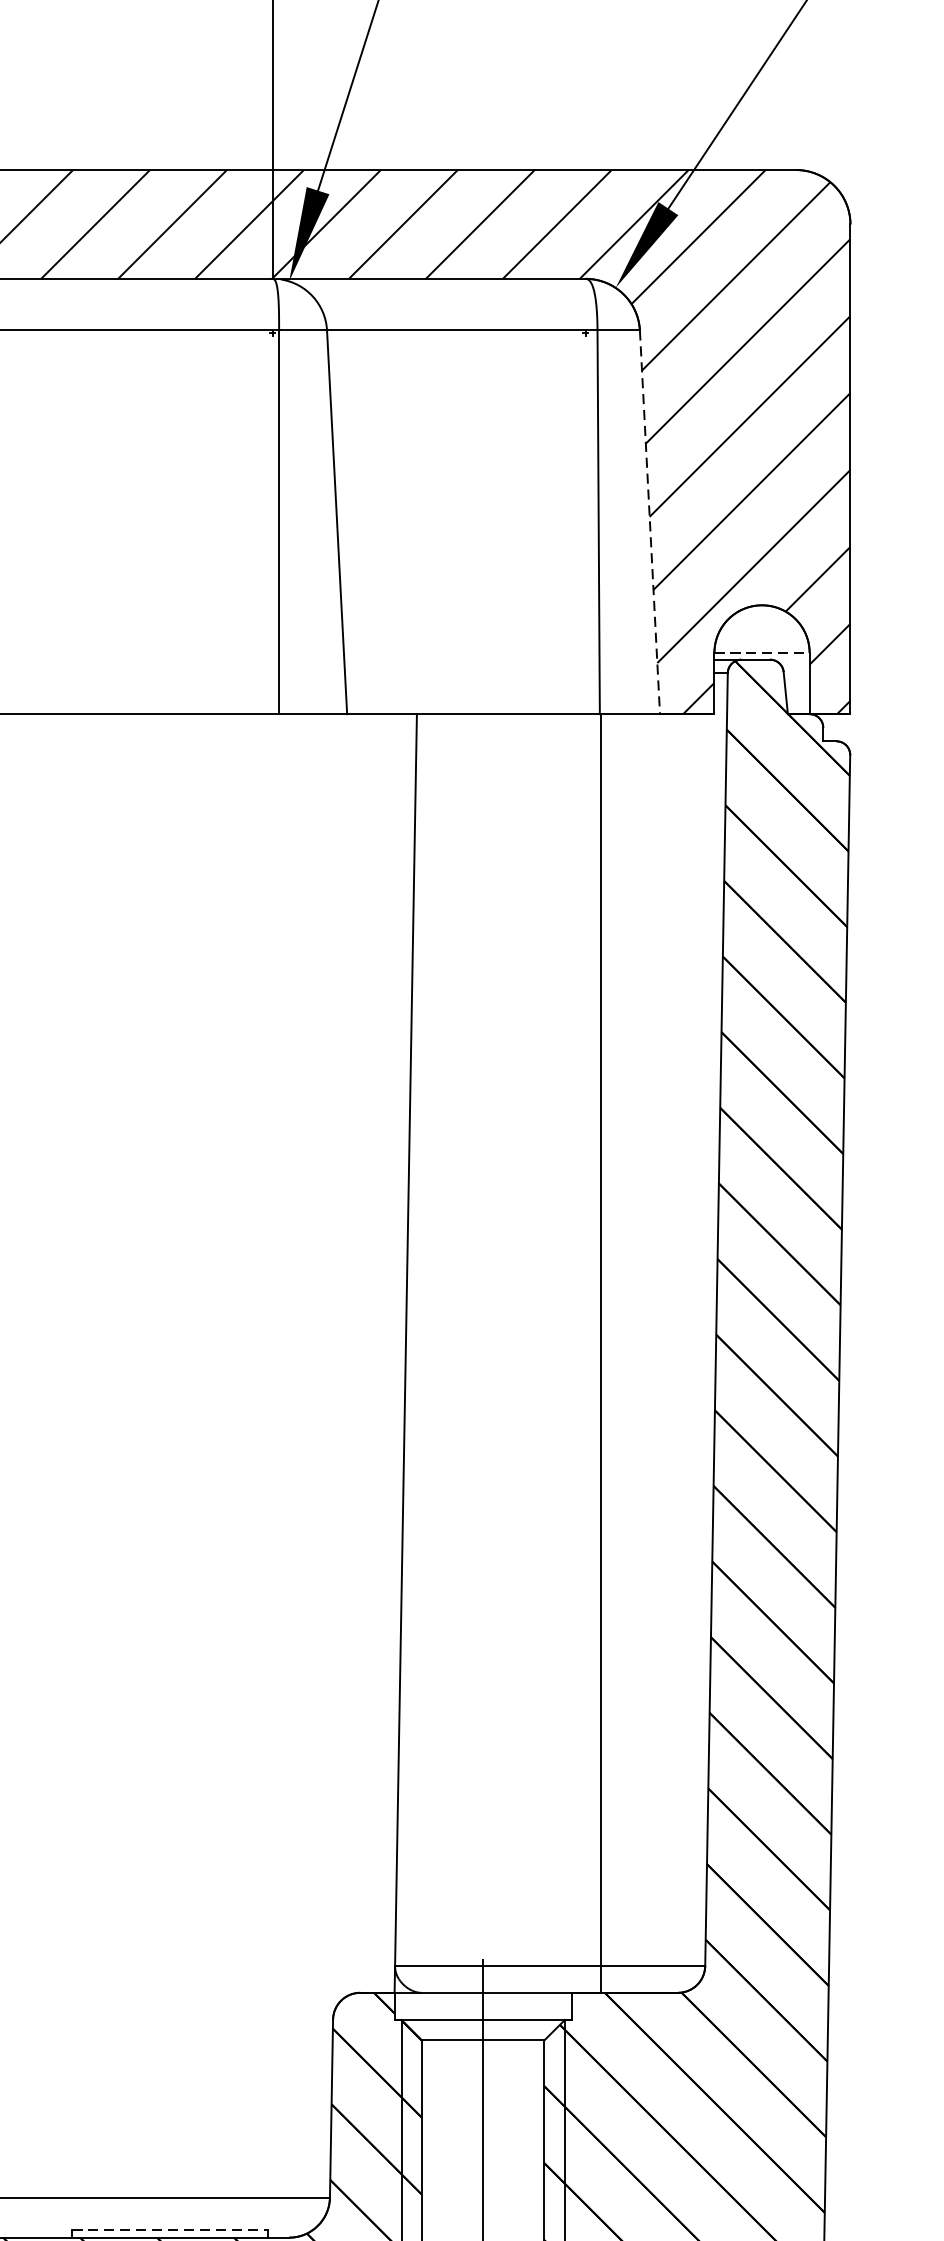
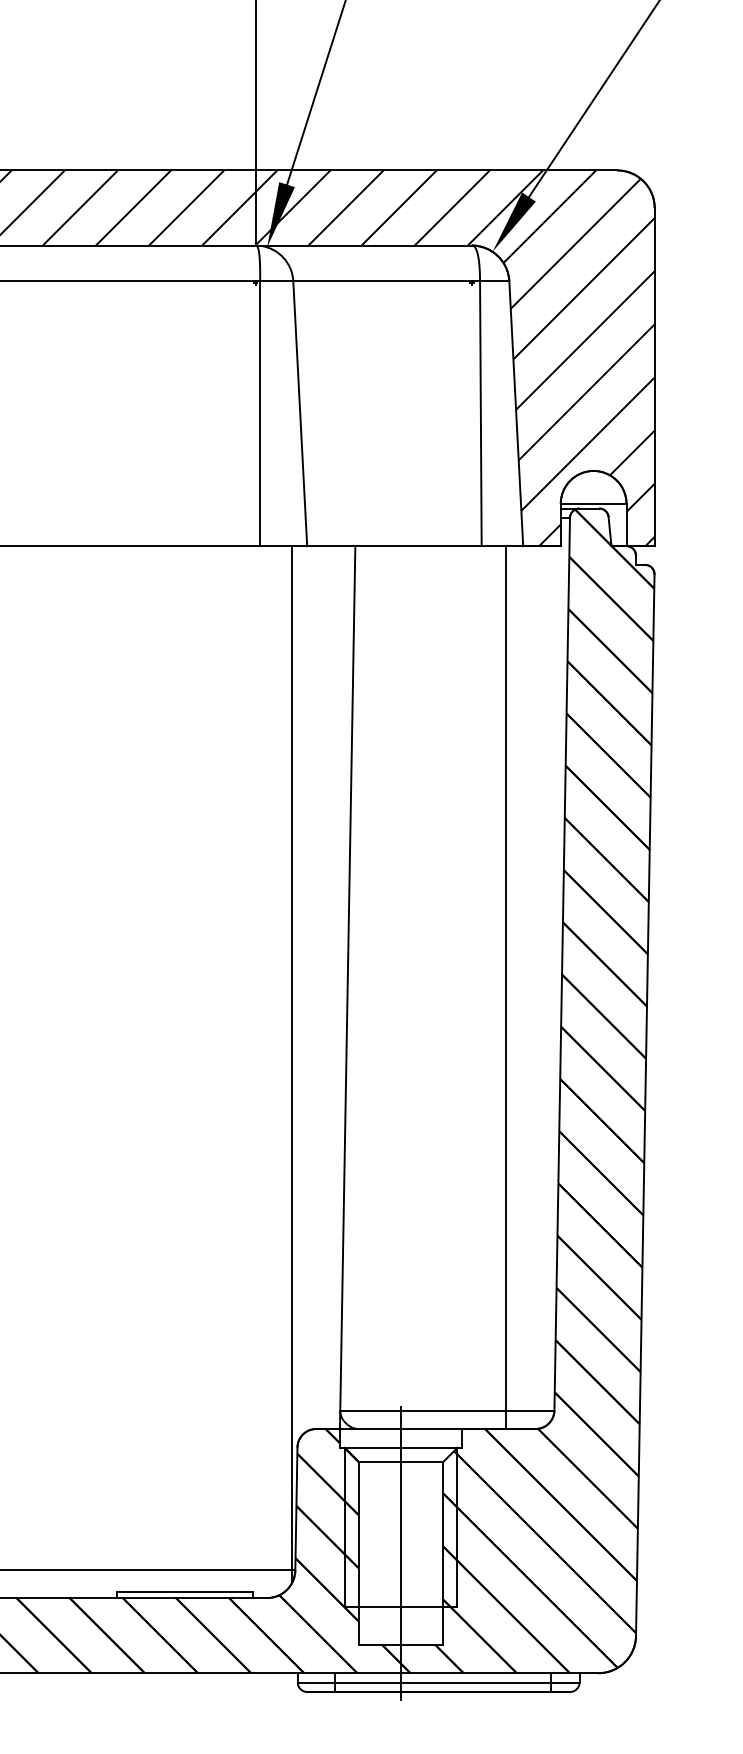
line: (650, 522) -> (516, 413), dashed -> solid
line: (761, 652) -> (593, 503), dashed -> solid
line: (601, 1353) -> (506, 987), moved
line: (325, 1464) -> (292, 1064), added
line: (170, 2229) -> (185, 1592), dashed -> solid

